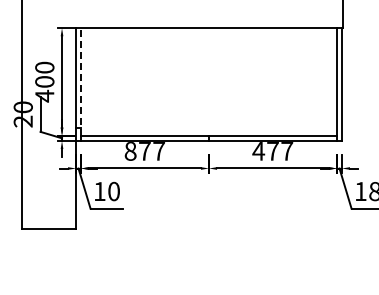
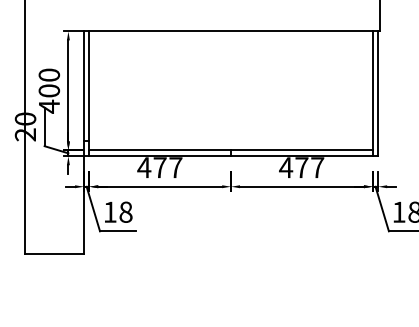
line: (80, 81) -> (88, 90), dashed -> solid
text: (130, 151) -> (144, 167), 877 -> 477
text: (113, 191) -> (125, 212), 10 -> 18

